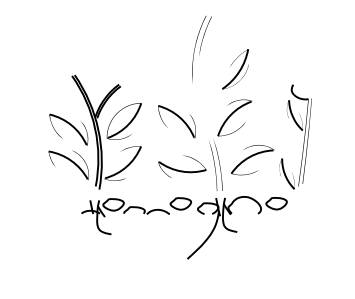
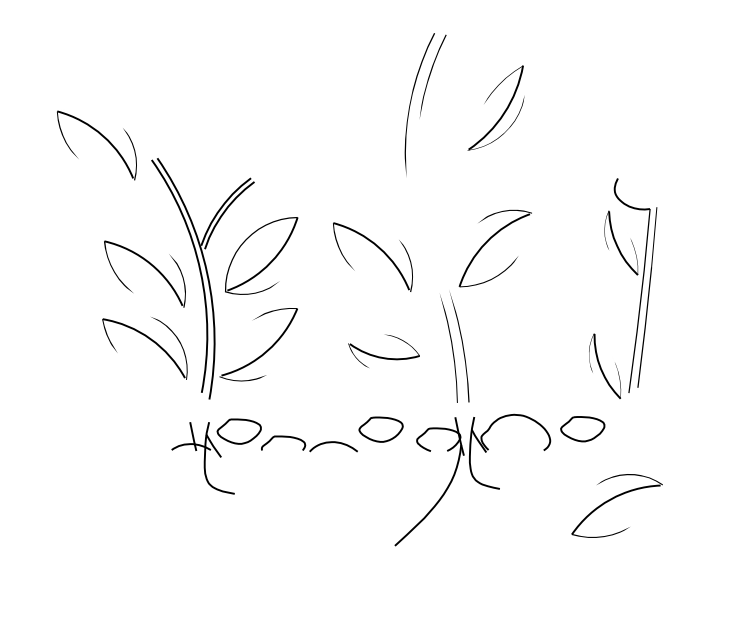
part: (45, 68) -> (95, 144), added
part: (235, 69) -> (496, 108), moved
part: (252, 160) -> (616, 506), moved
part: (182, 166) -> (384, 350), size x0.7

